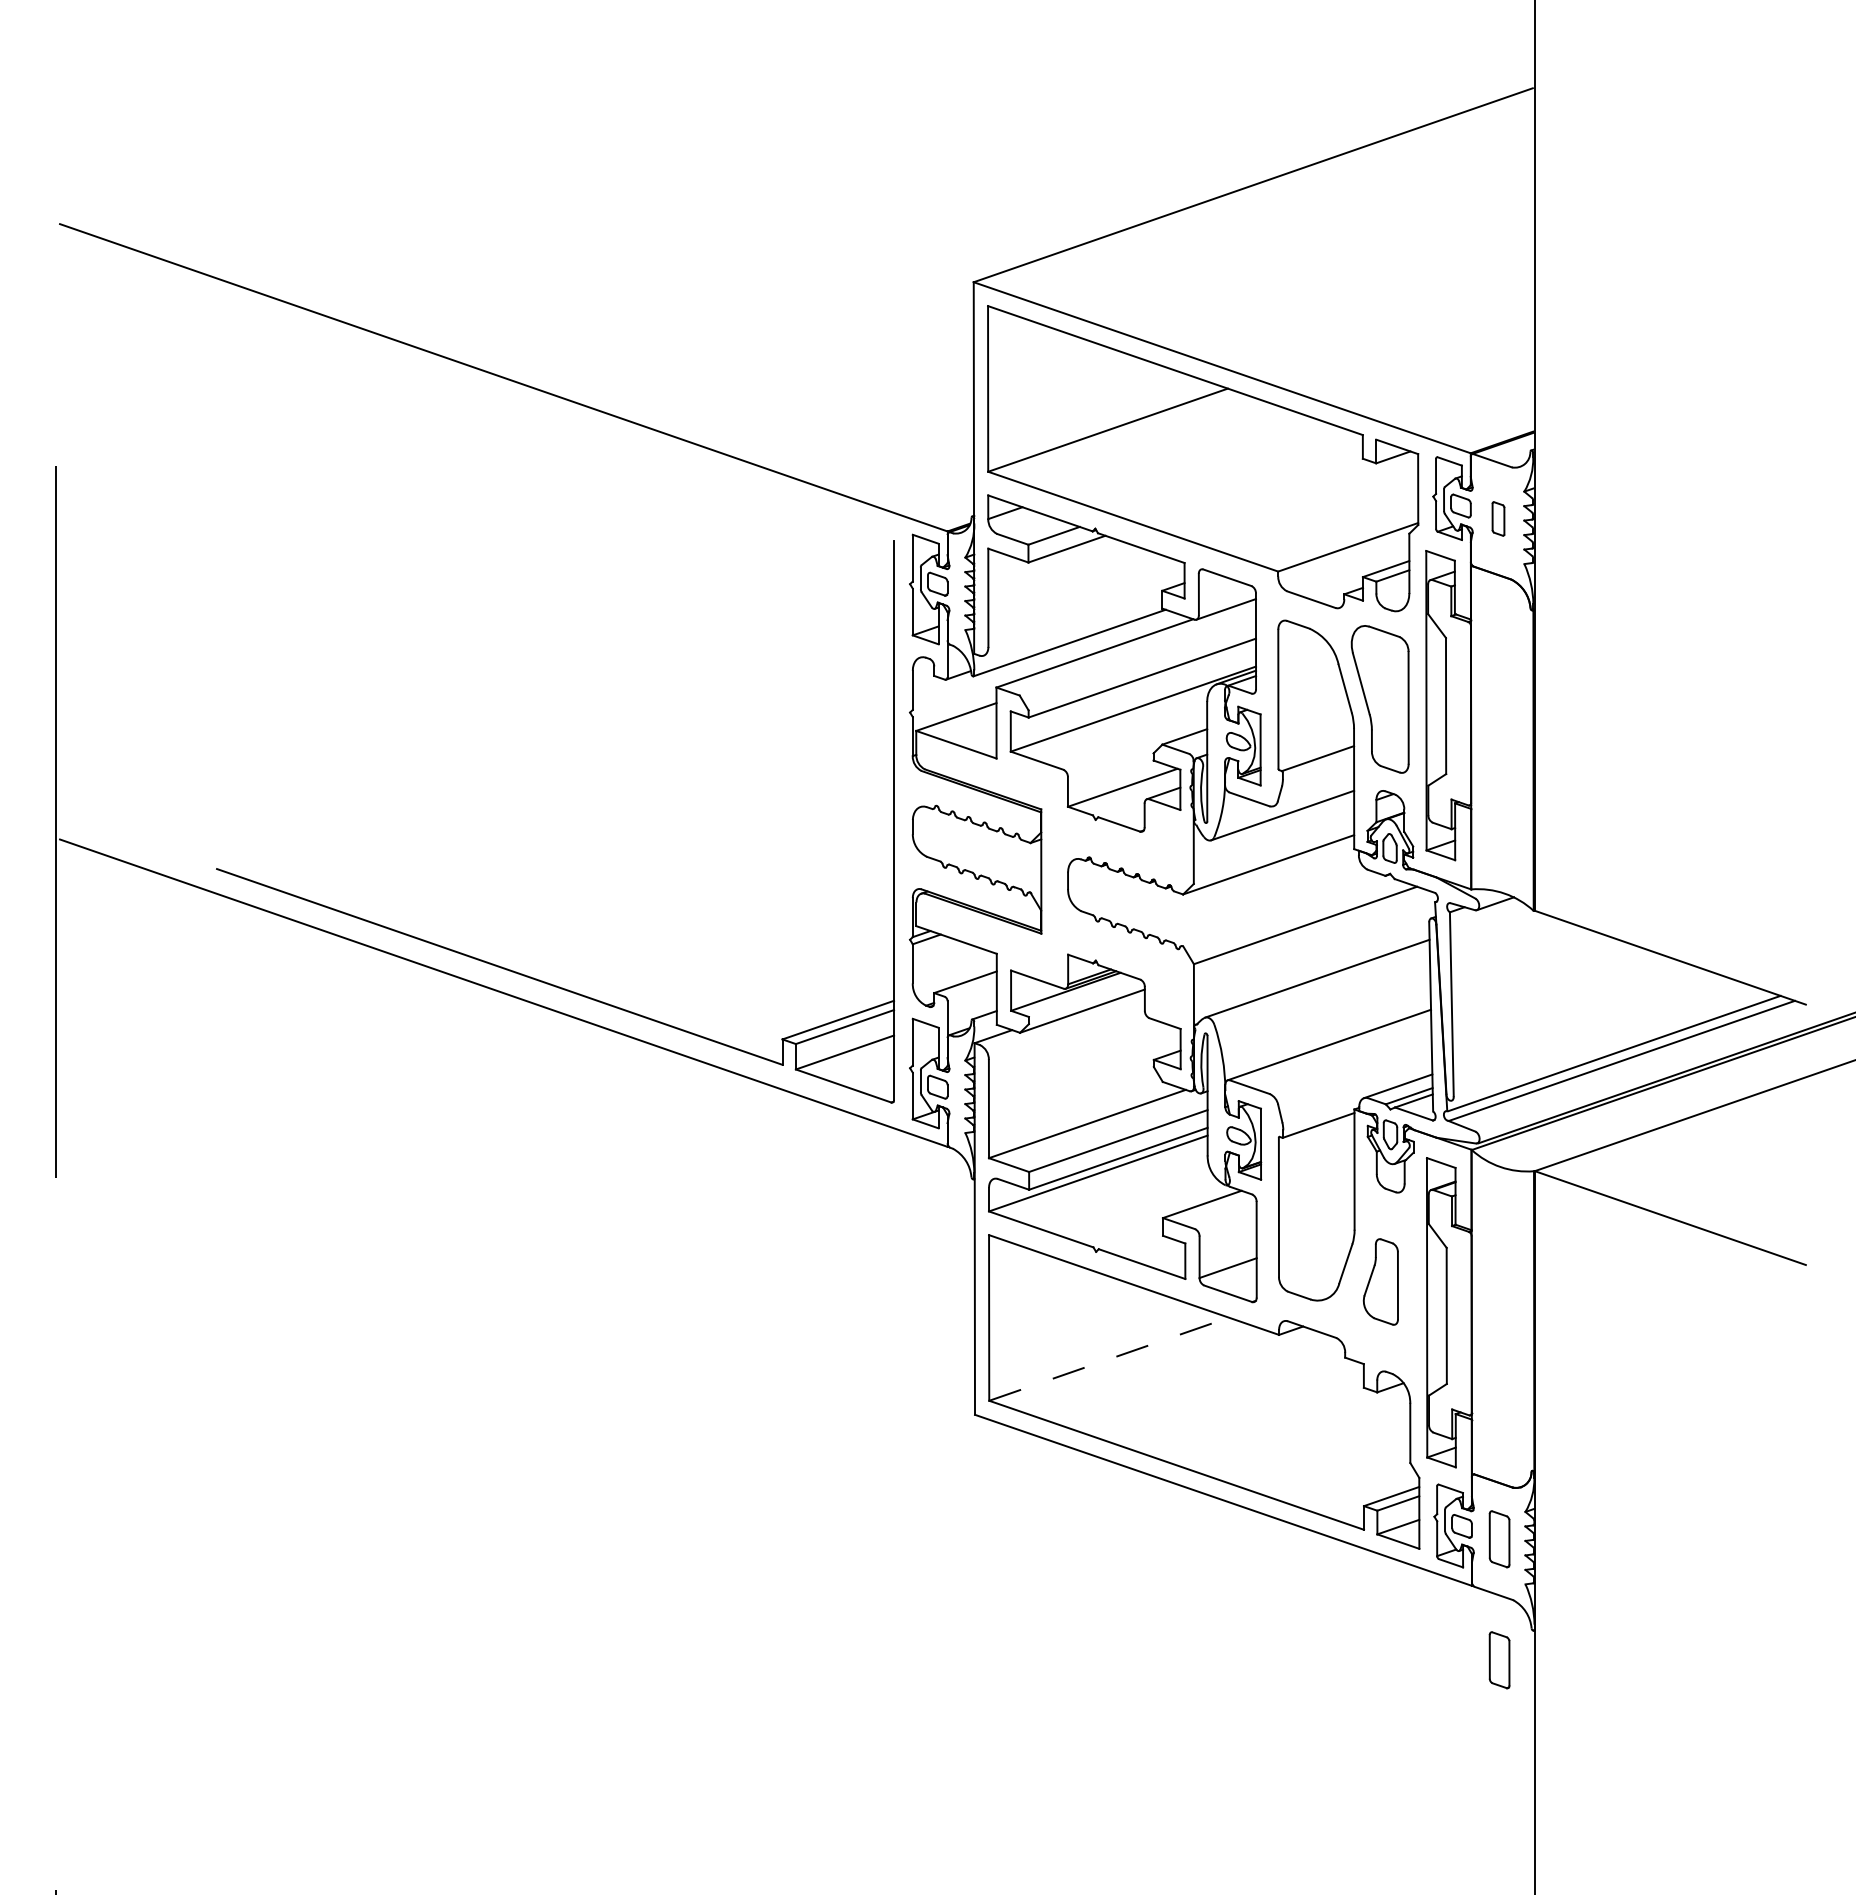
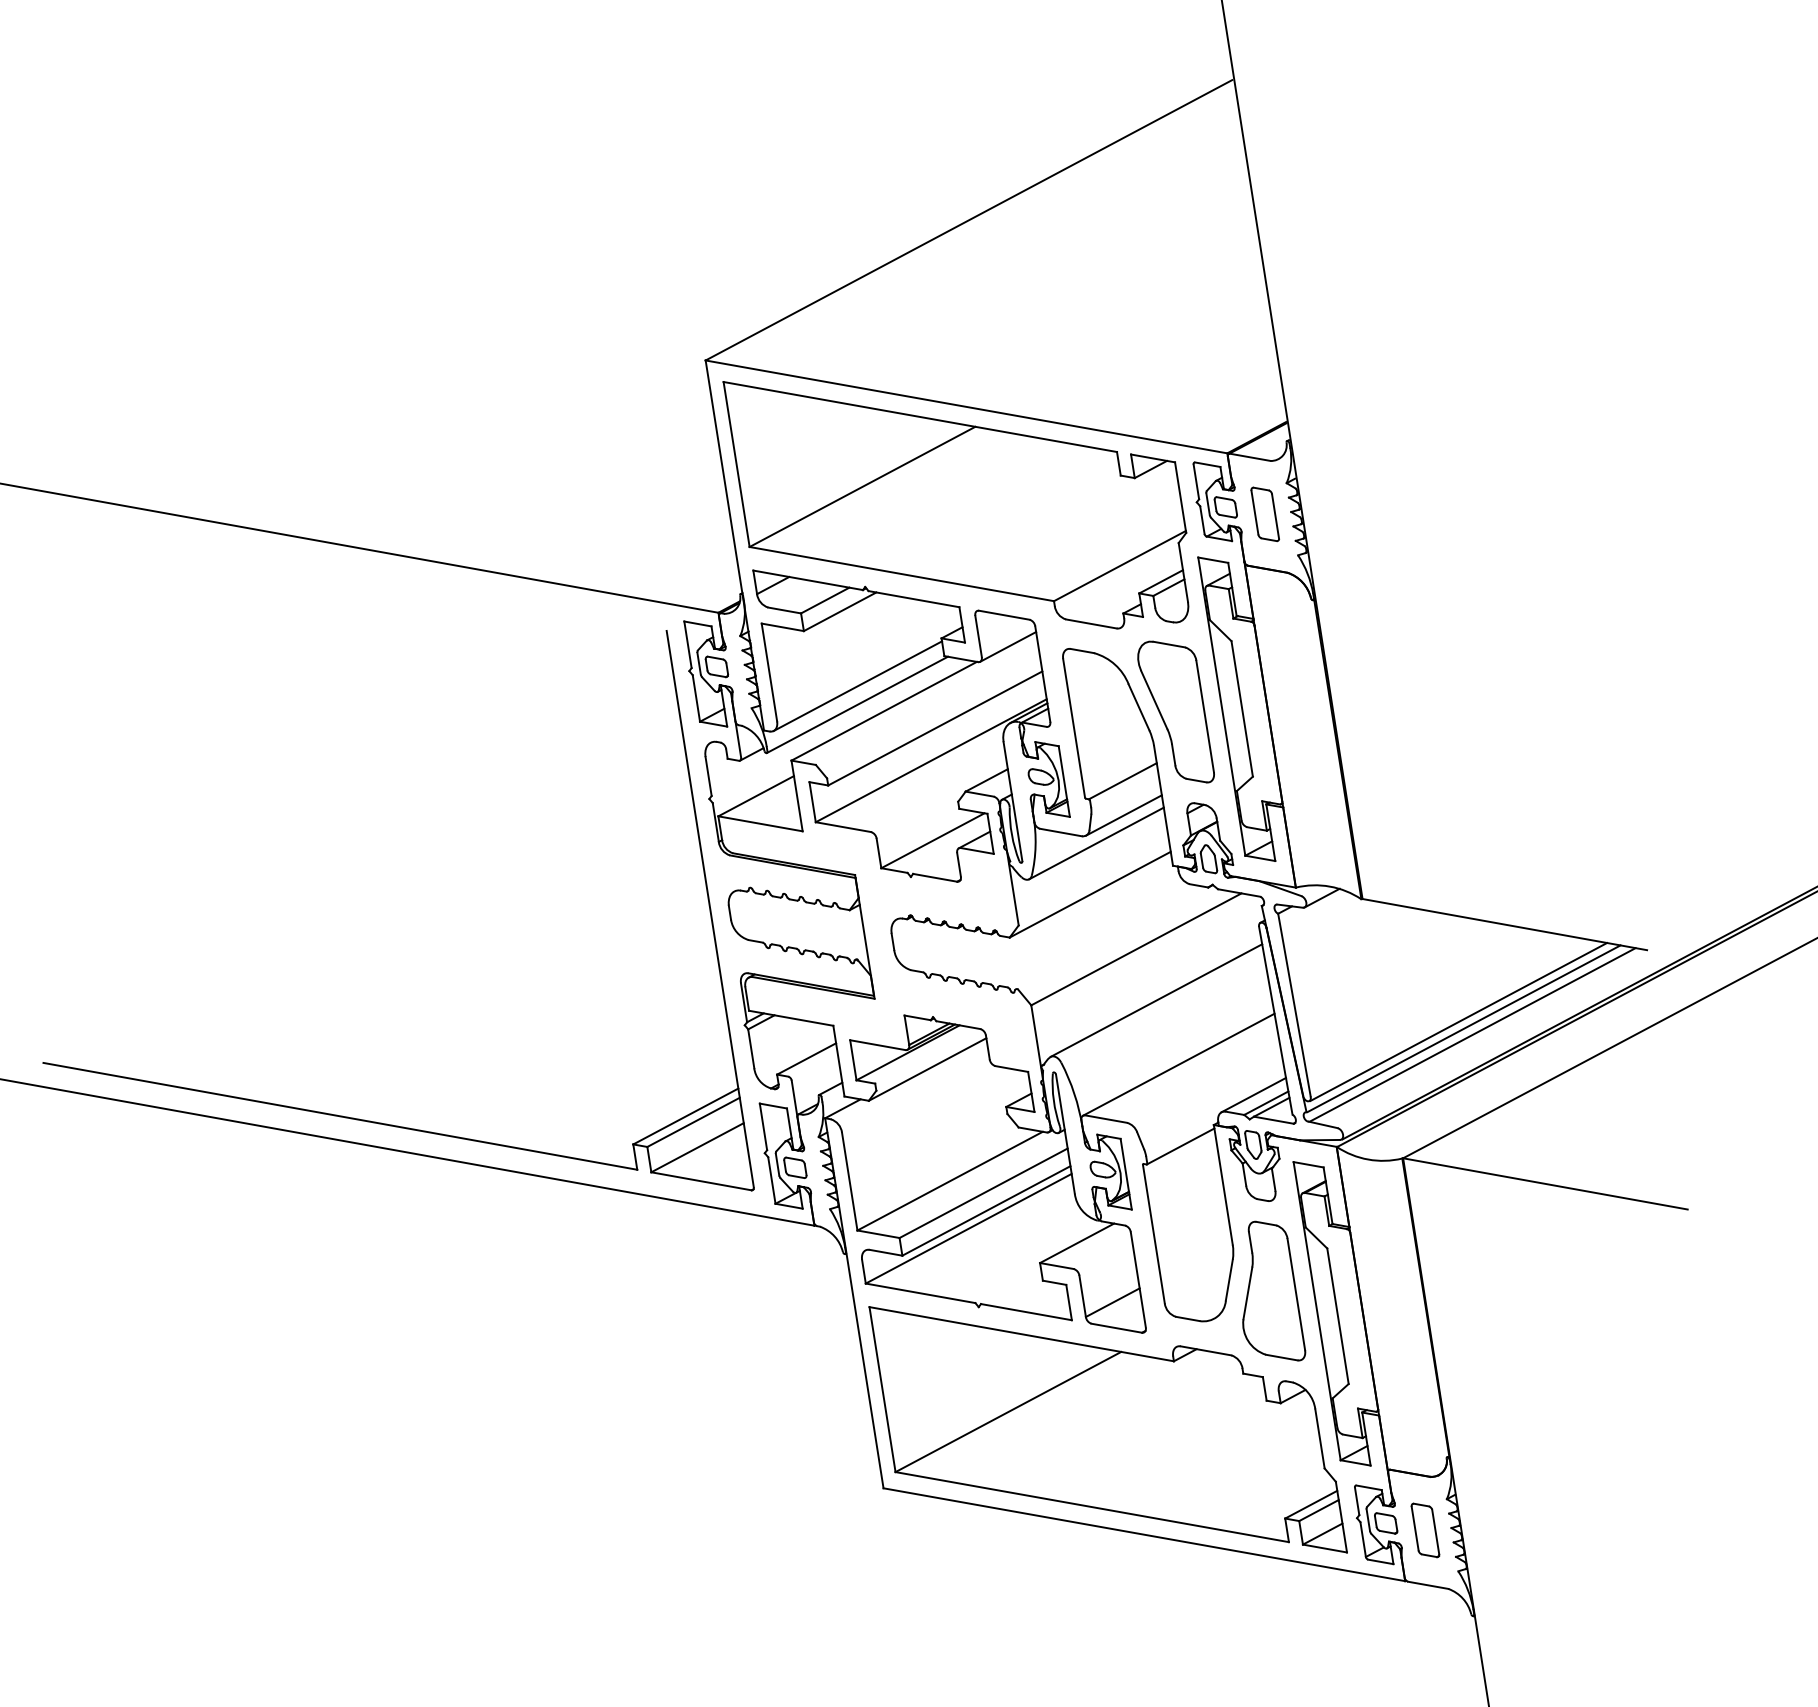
part: (1498, 518) -> (1265, 513), size x1.67
line: (1072, 624) -> (857, 685), added
line: (1313, 792) -> (1123, 815), added
line: (1609, 1045) -> (1457, 1021), added
part: (1380, 1281) -> (1266, 1292), size x1.67
line: (1109, 1359) -> (1008, 1412), dashed -> solid
part: (1499, 1660) -> (1444, 1651), removed

